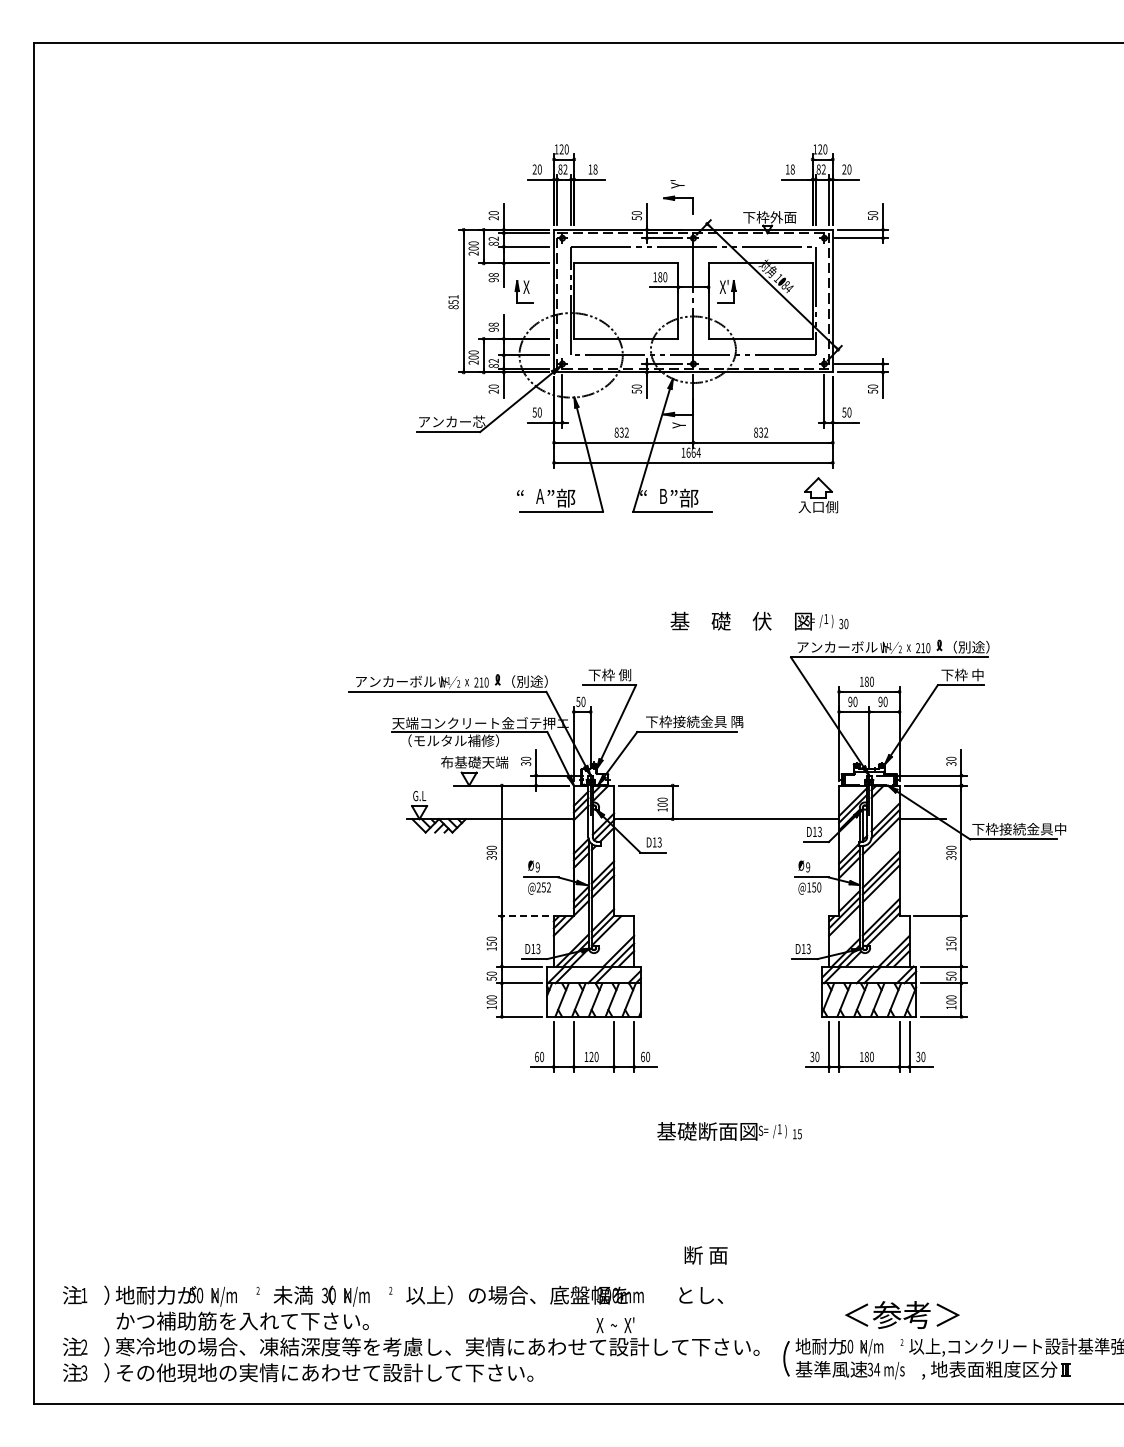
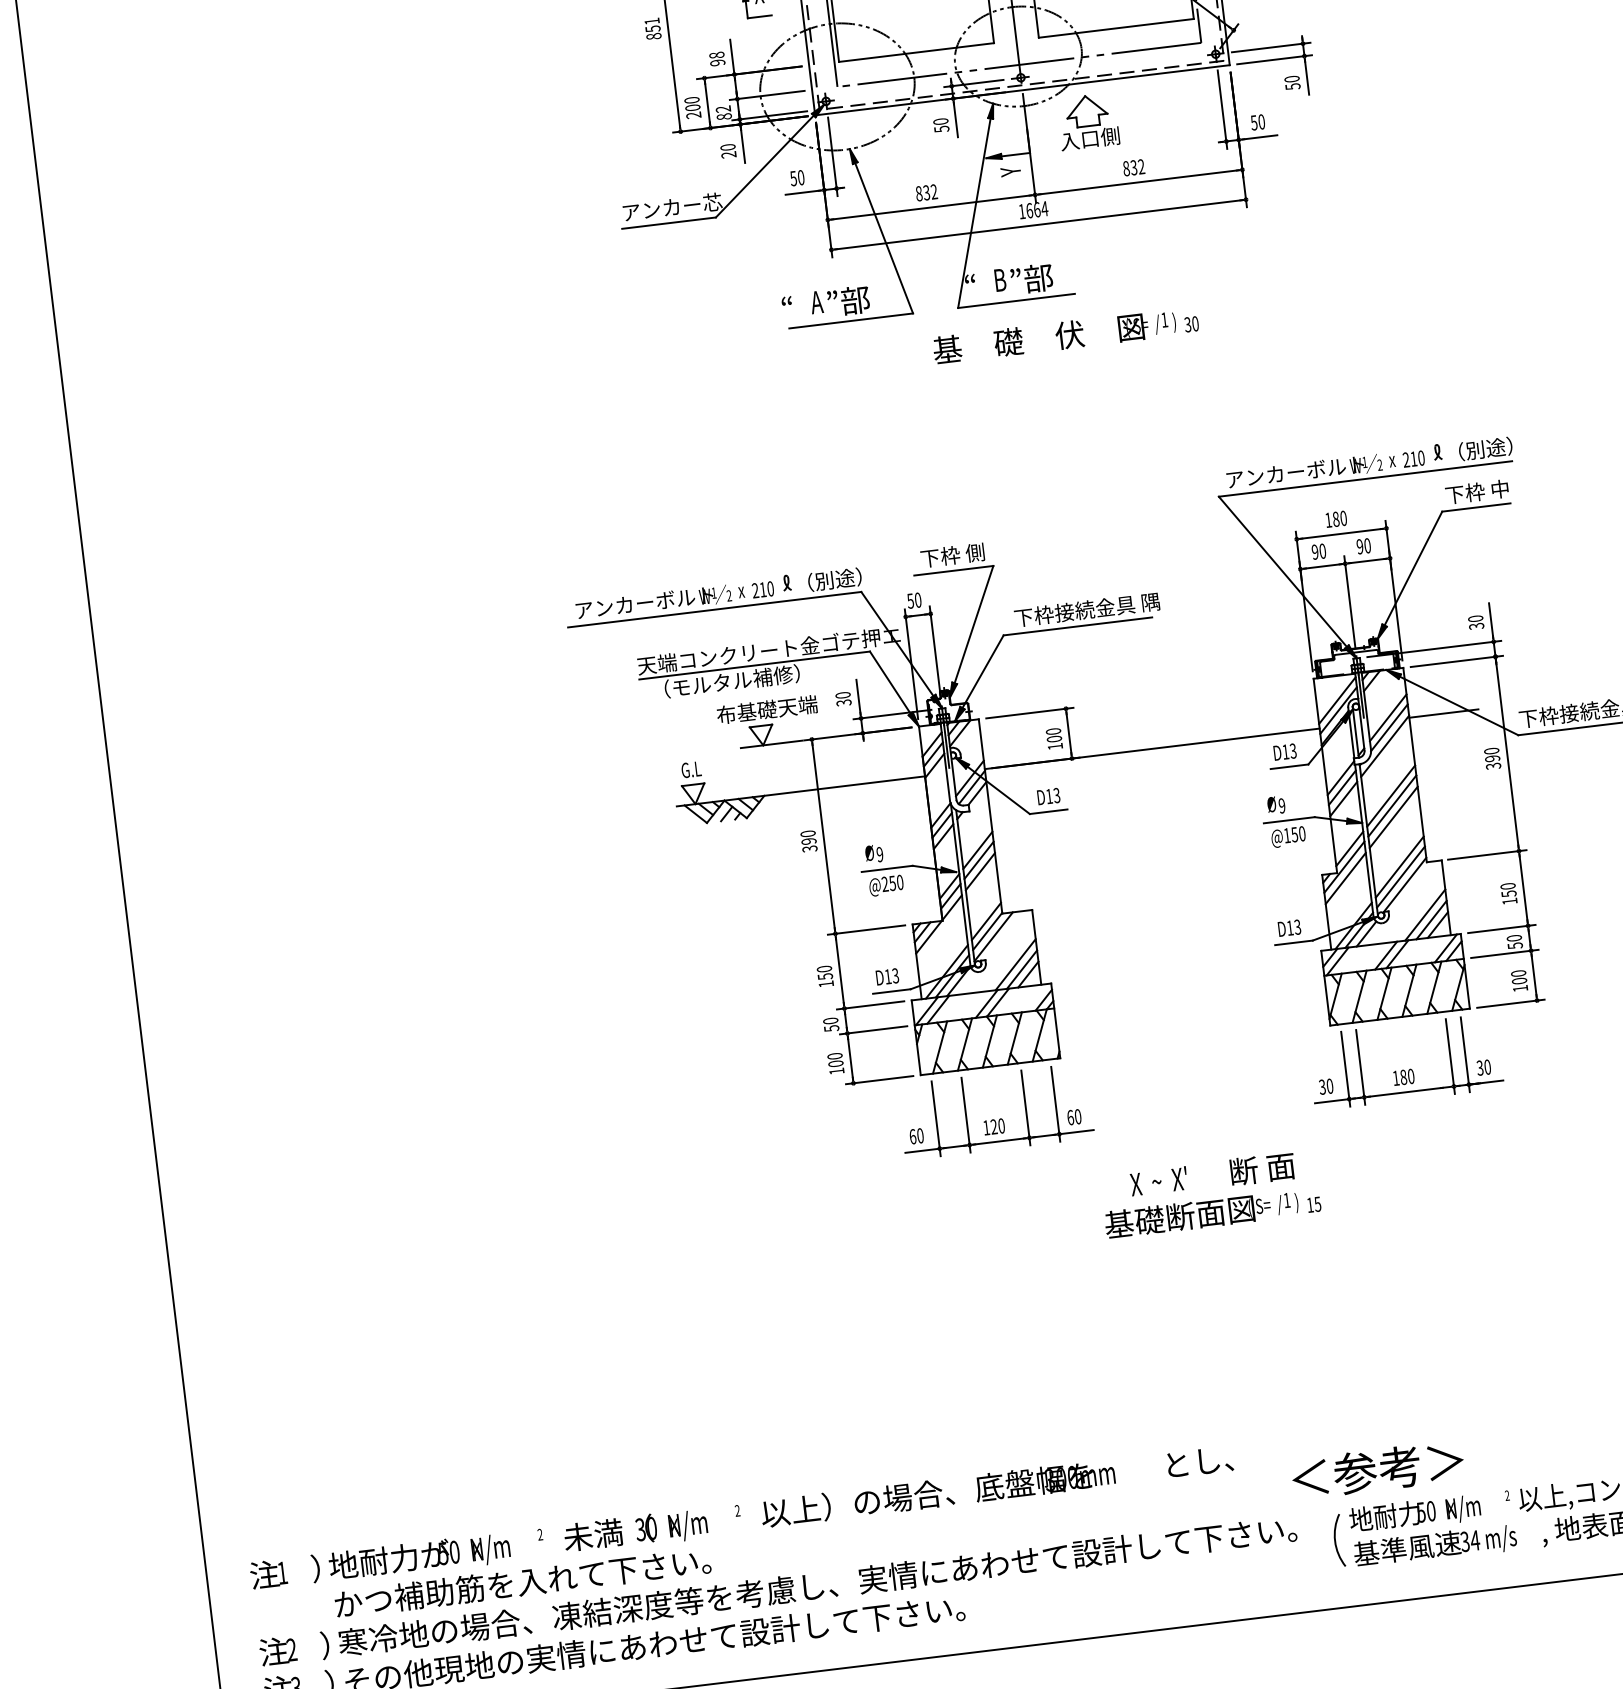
part: (818, 495) -> (1088, 121), moved
text: (759, 620) -> (1065, 334), moved
text: (548, 887) -> (899, 882), @252 -> @250
line: (522, 916) -> (866, 930), dashed -> solid
text: (705, 1255) -> (1261, 1169), moved
text: (902, 1314) -> (1378, 1469), moved
text: (615, 1324) -> (1158, 1180), moved

